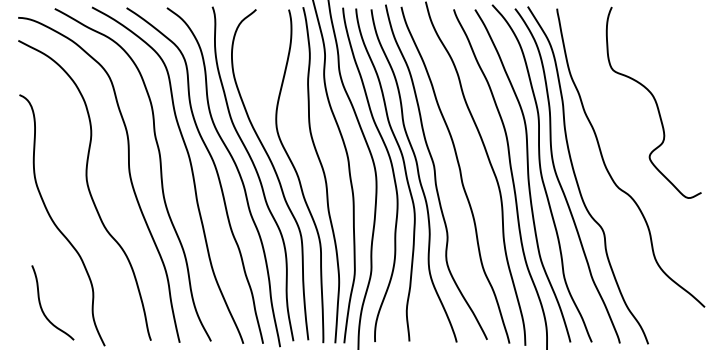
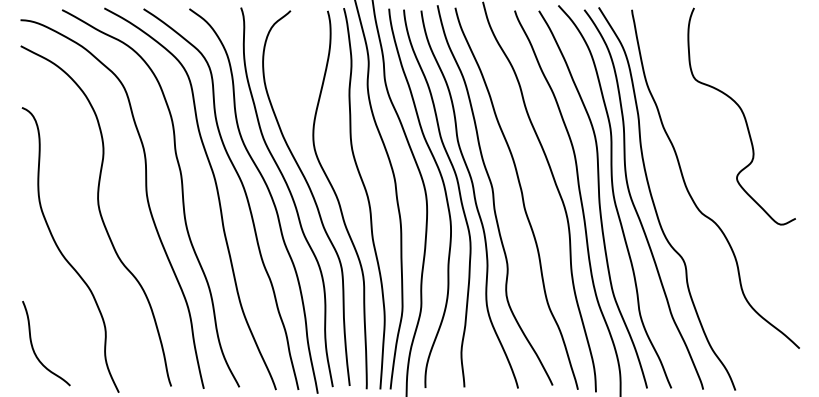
curve: (41, 304) -> (33, 345), moved

